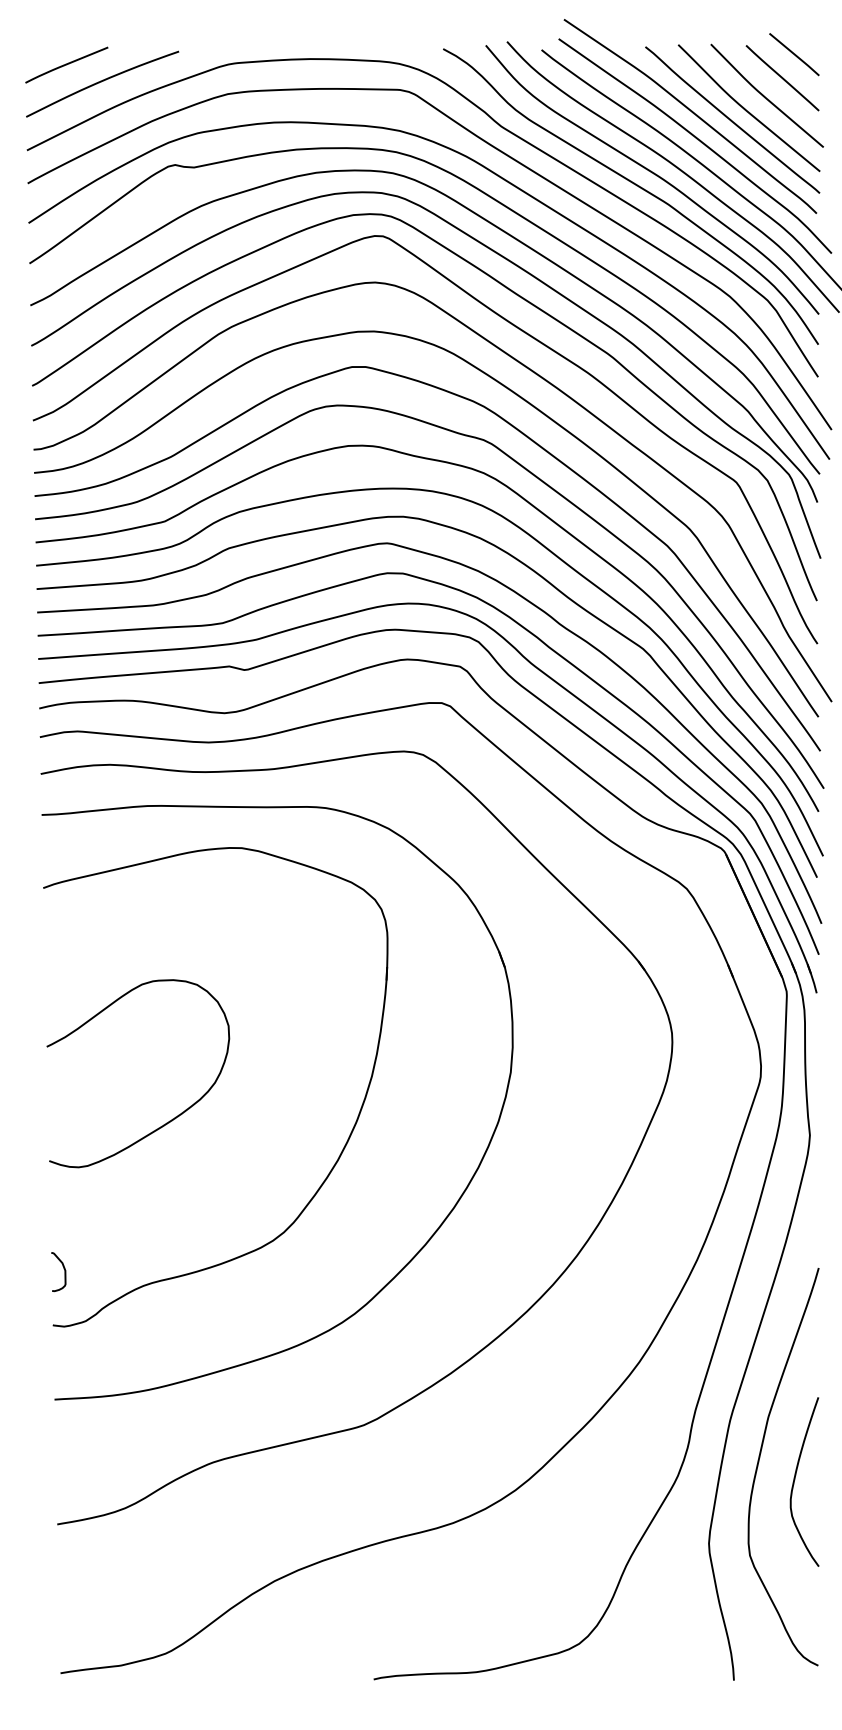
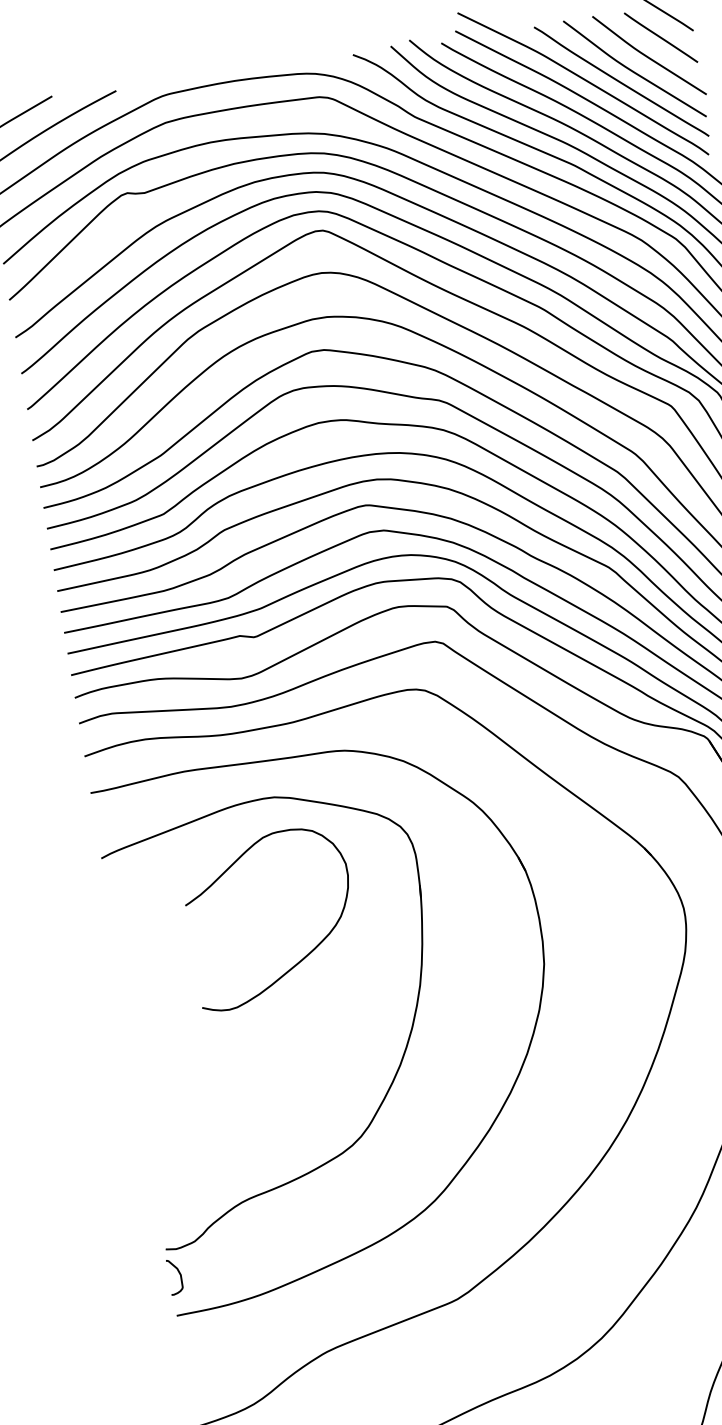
curve: (169, 1120) -> (304, 956), moved
curve: (64, 1272) -> (180, 1276), moved

